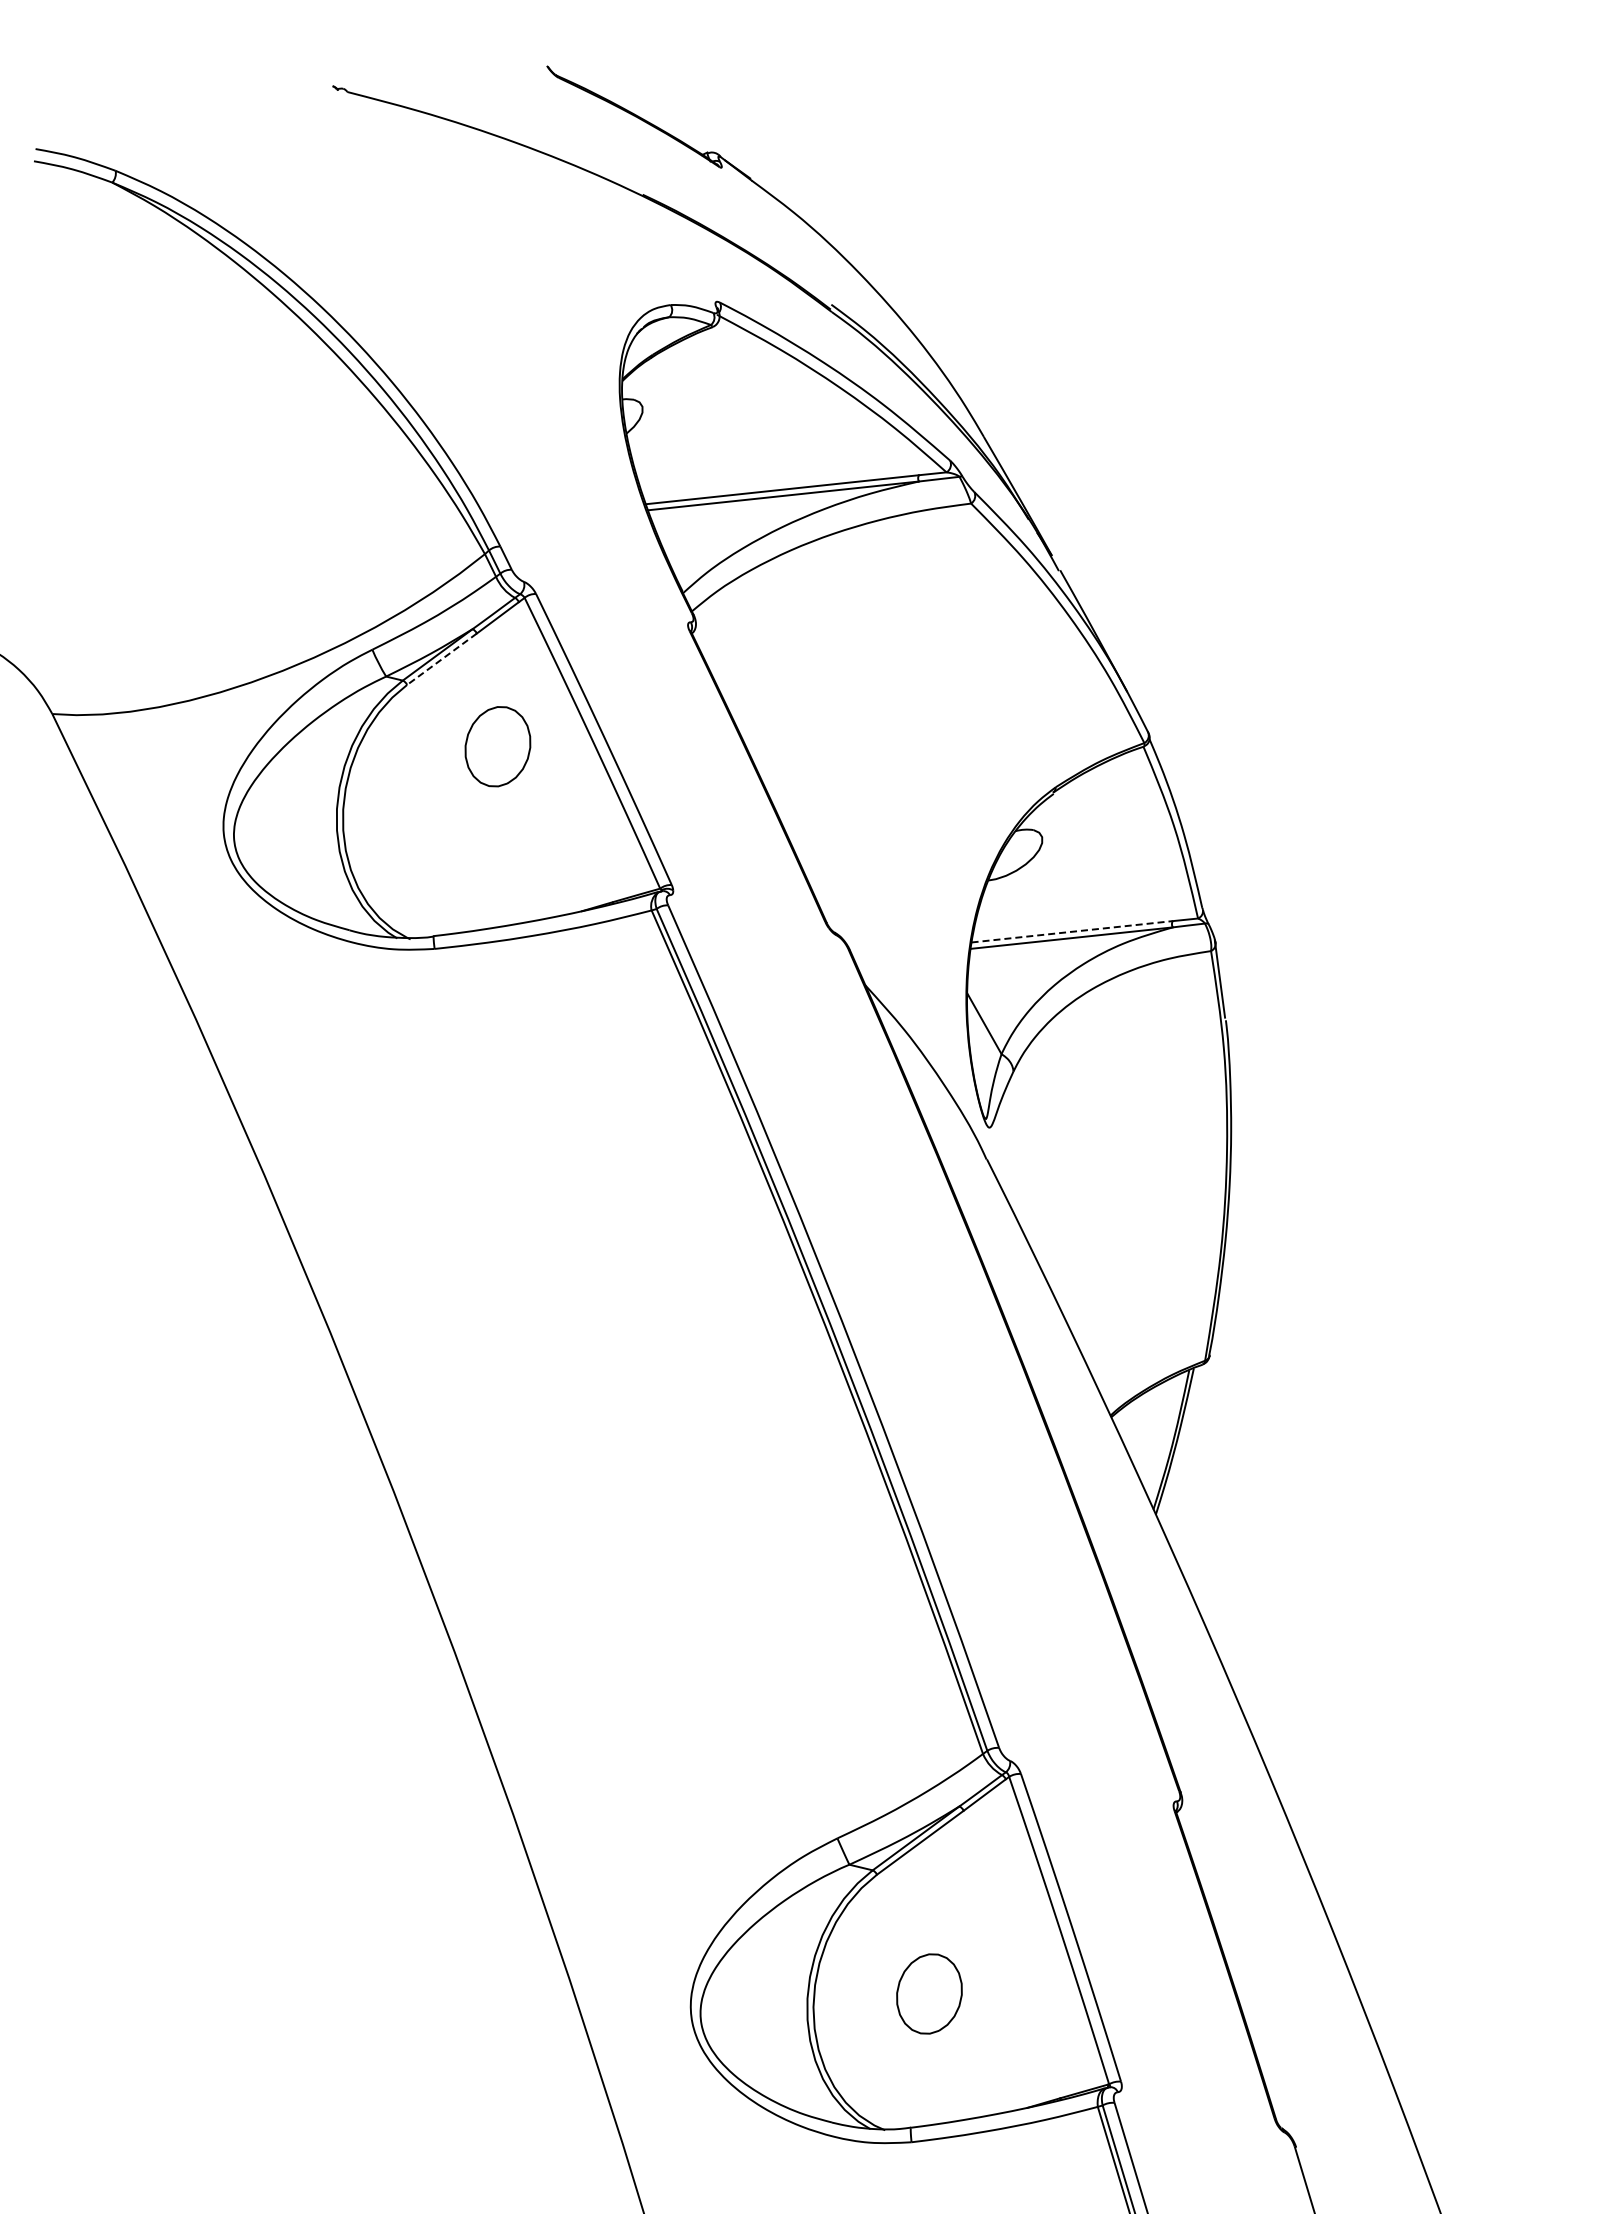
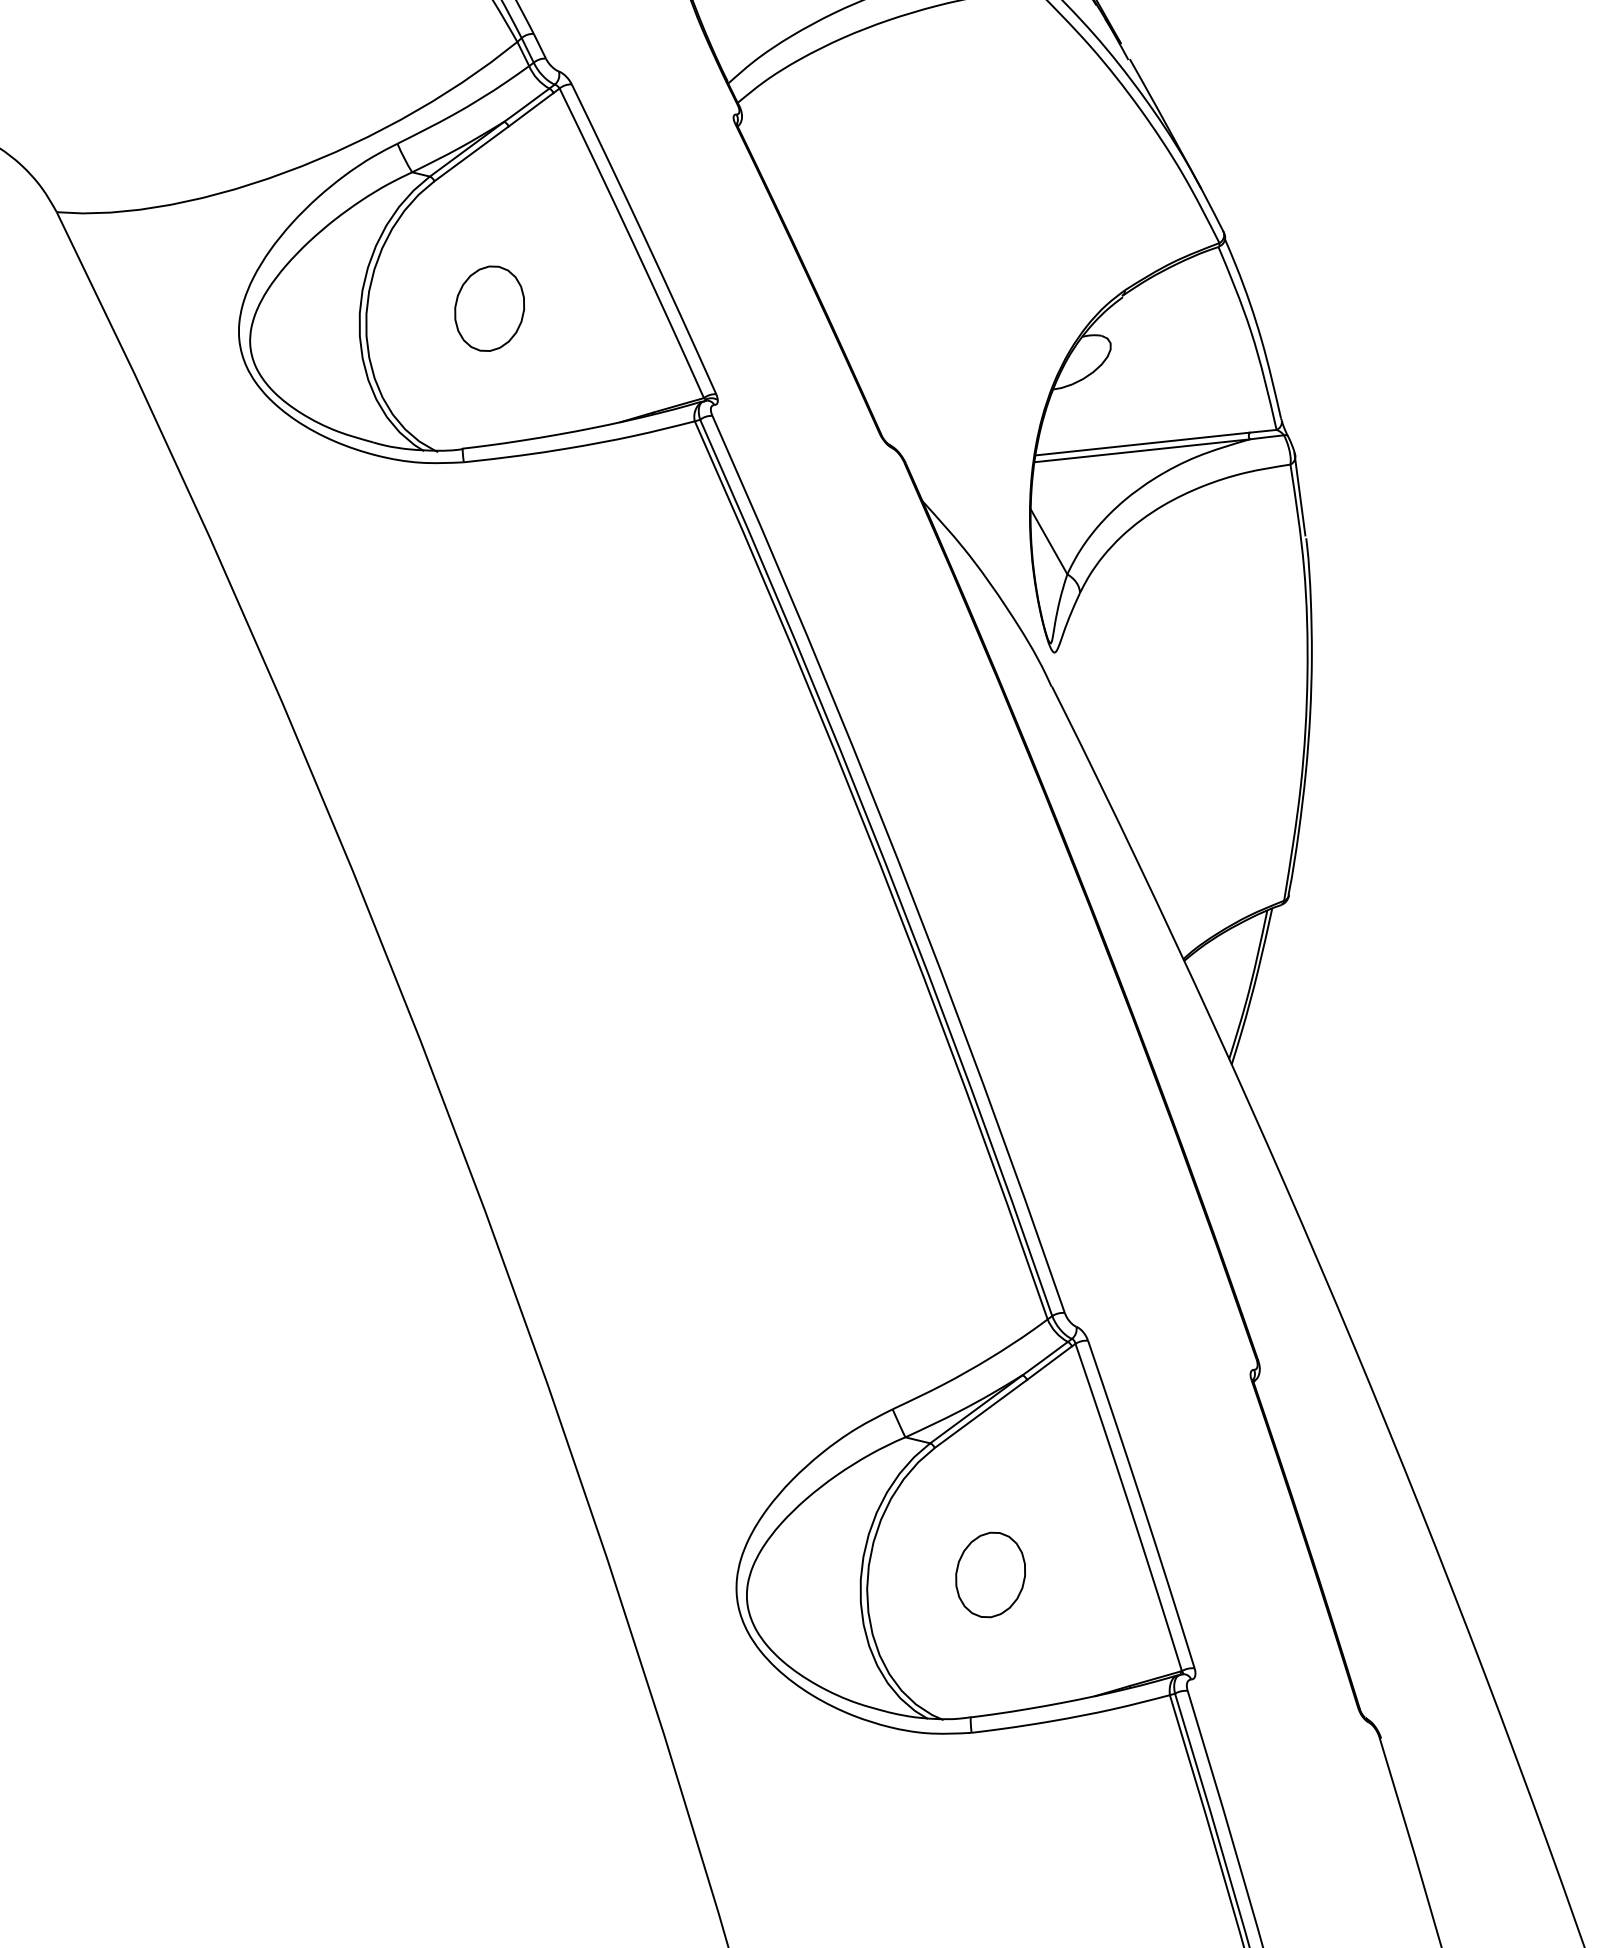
line: (441, 659) -> (471, 154), dashed -> solid
part: (497, 746) -> (489, 308), moved
line: (1072, 931) -> (1142, 443), dashed -> solid

